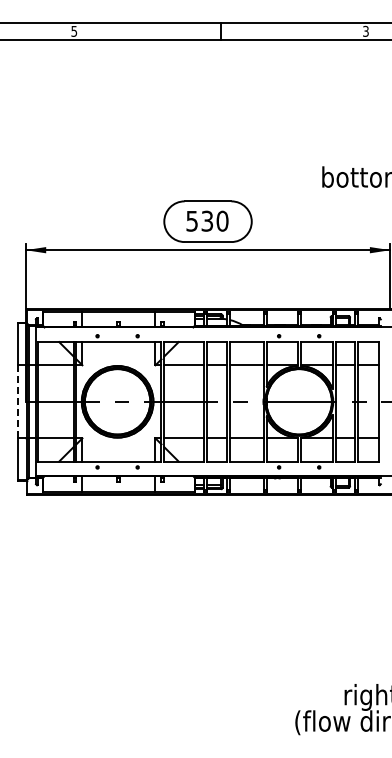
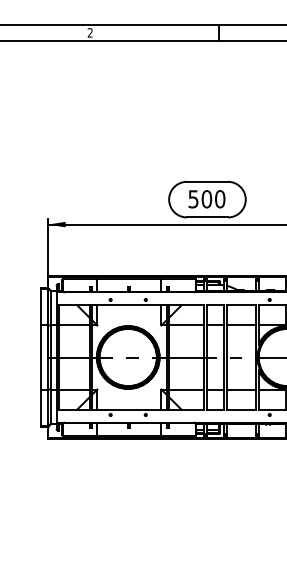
text: (74, 30) -> (90, 32), 5 -> 2
text: (207, 220) -> (206, 198), 530 -> 500
line: (17, 401) -> (40, 357), dashed -> solid

